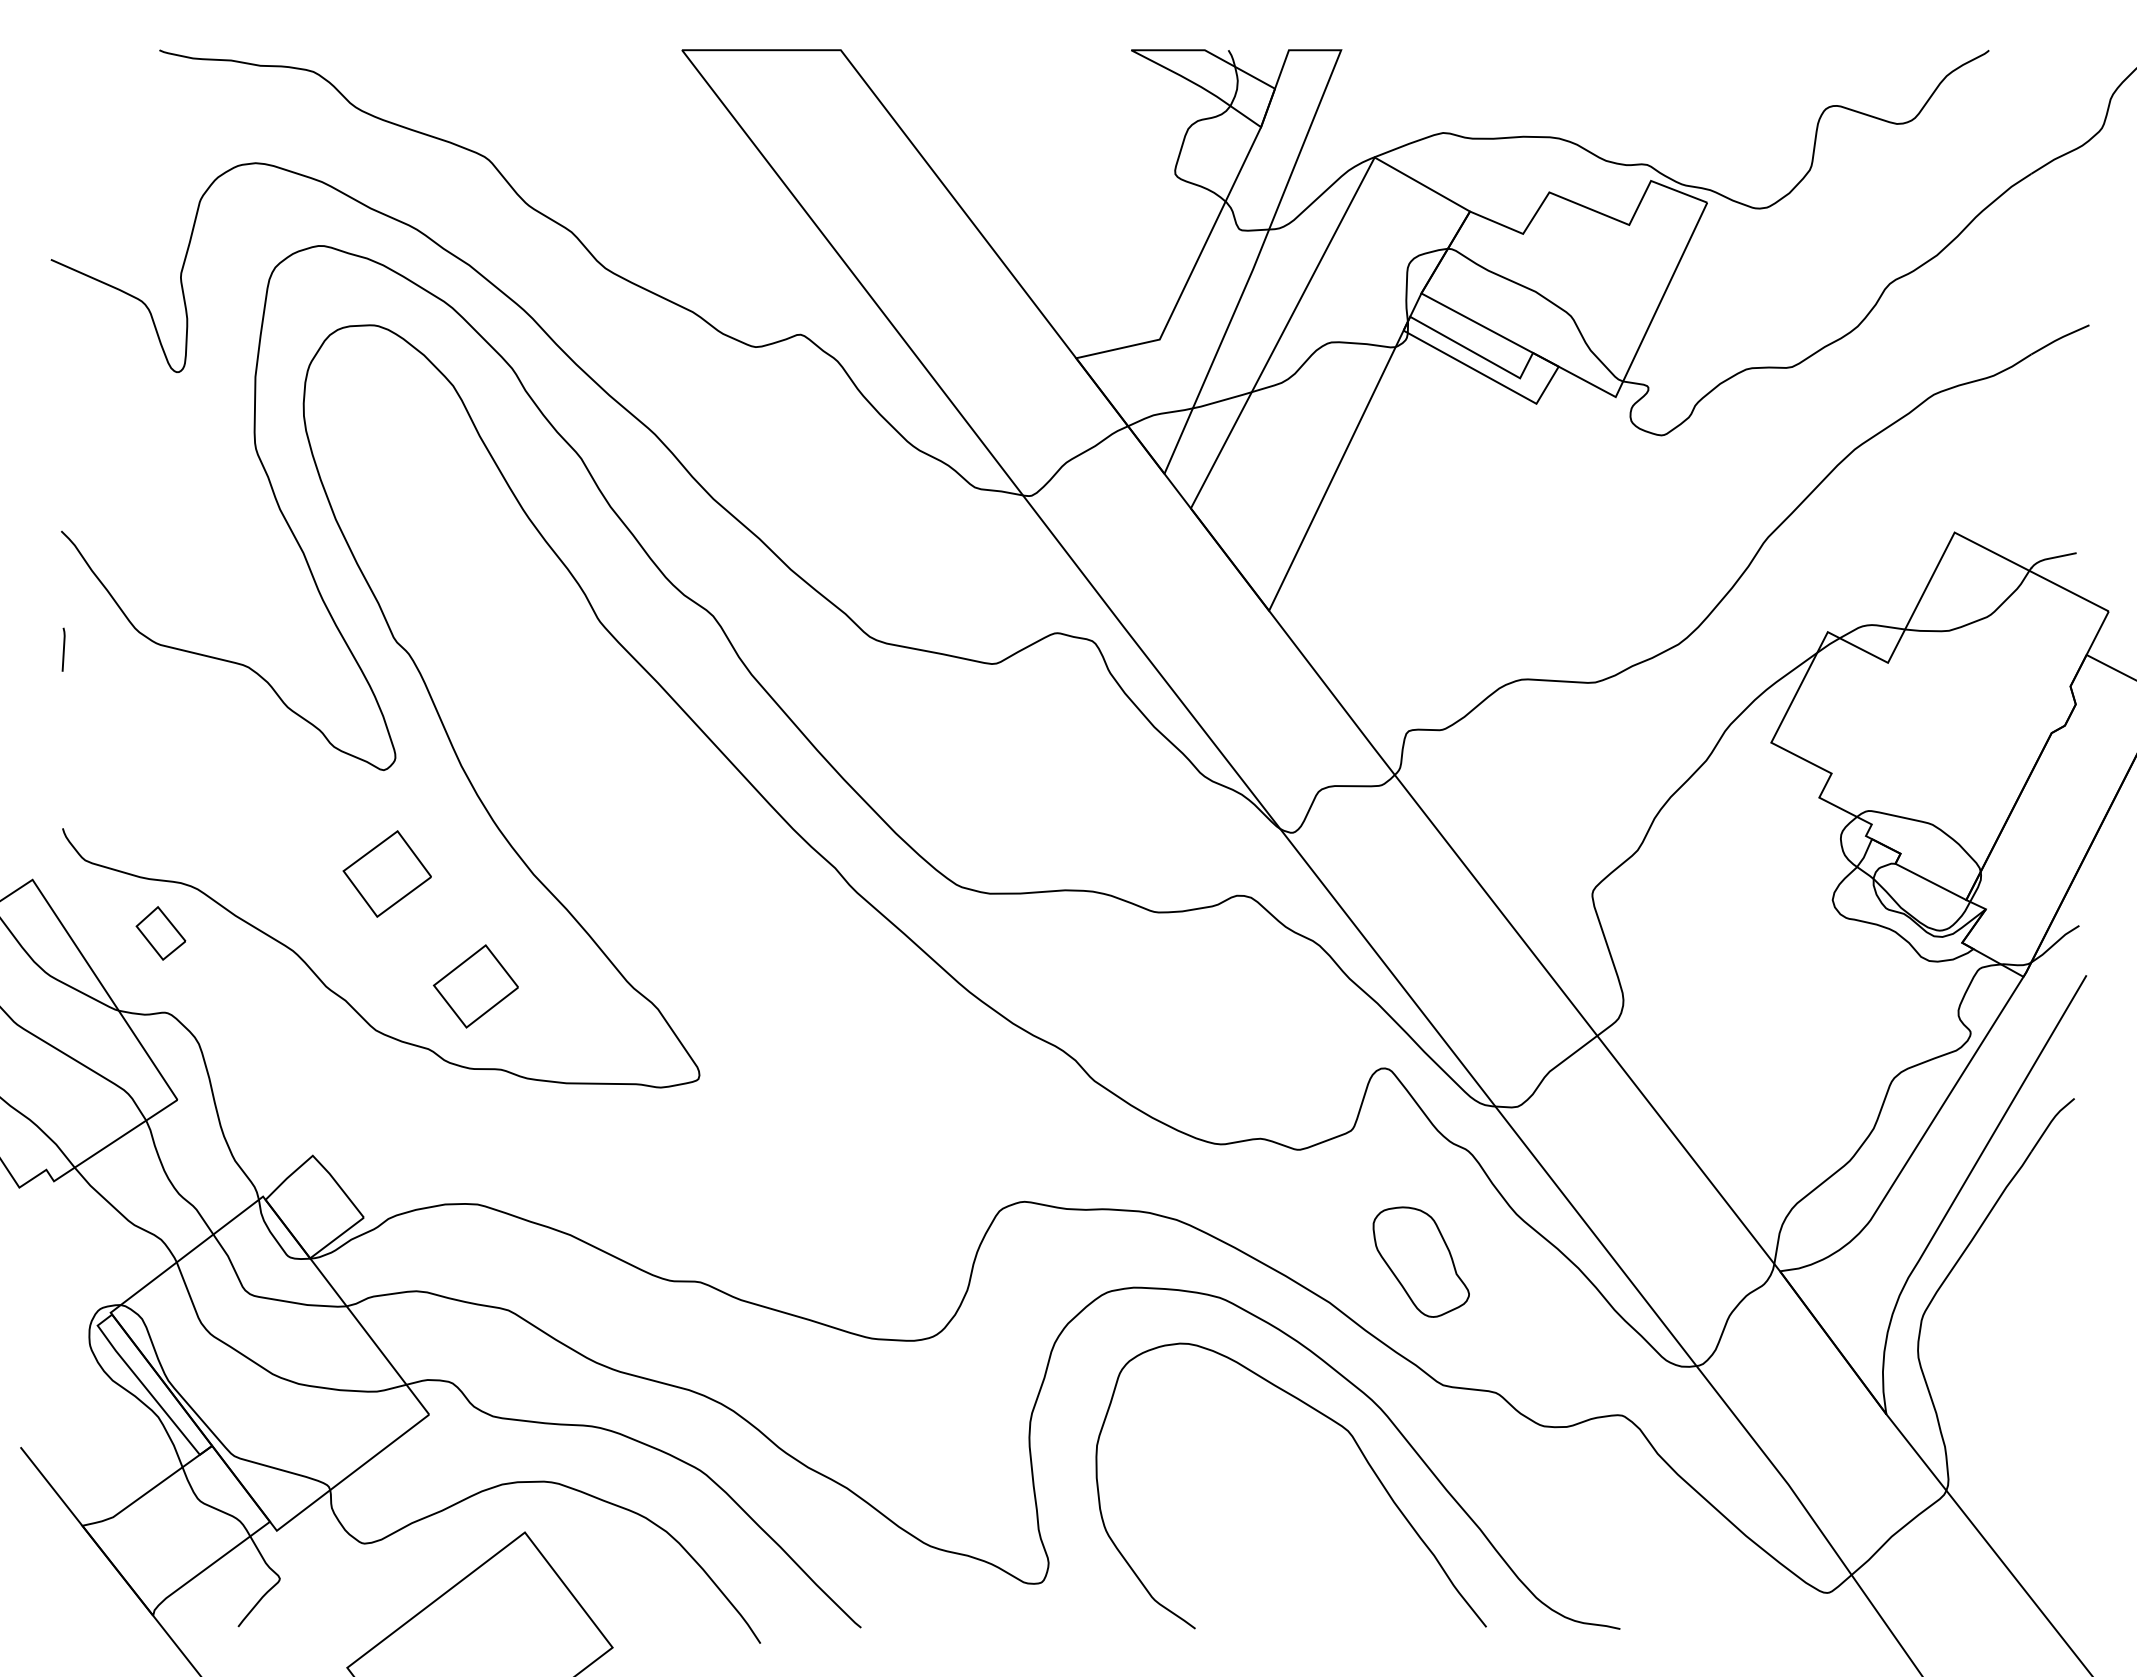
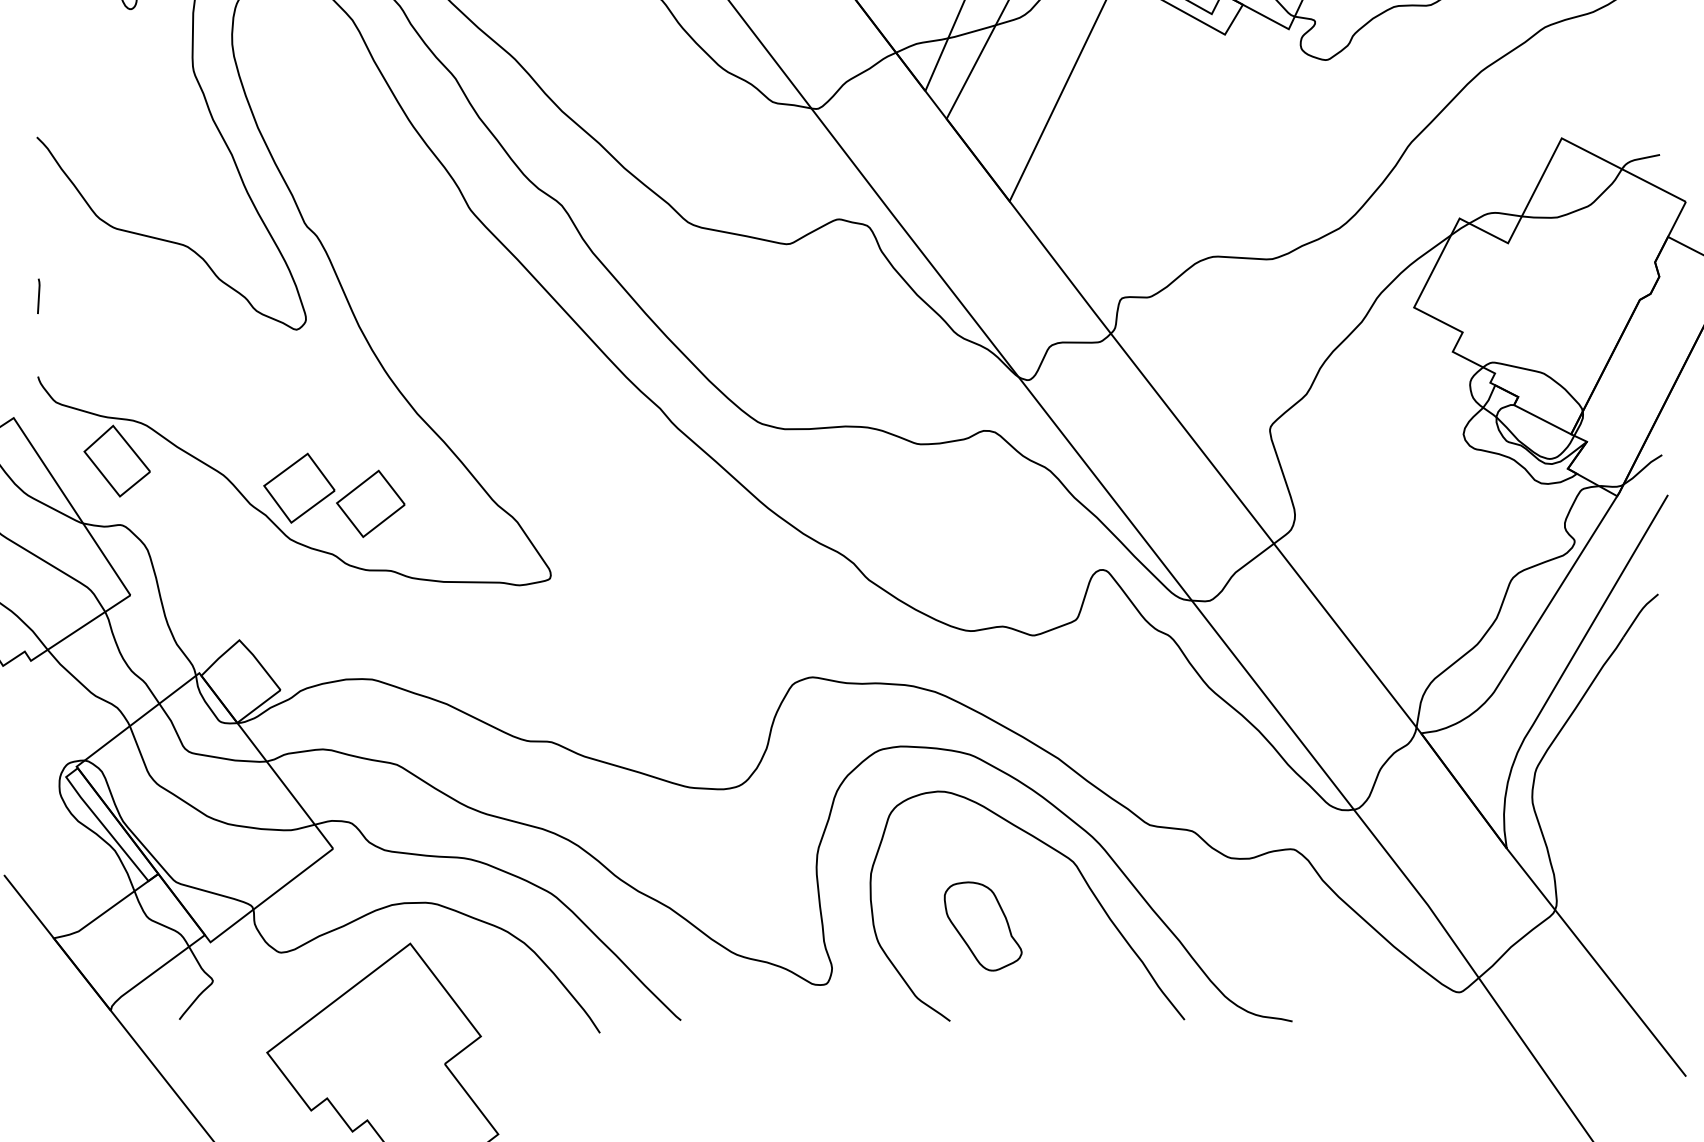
line: (63, 649) -> (38, 296), moved
part: (386, 873) -> (298, 487), moved
part: (160, 933) -> (116, 461), size x1.67
part: (1420, 1261) -> (982, 925), moved

